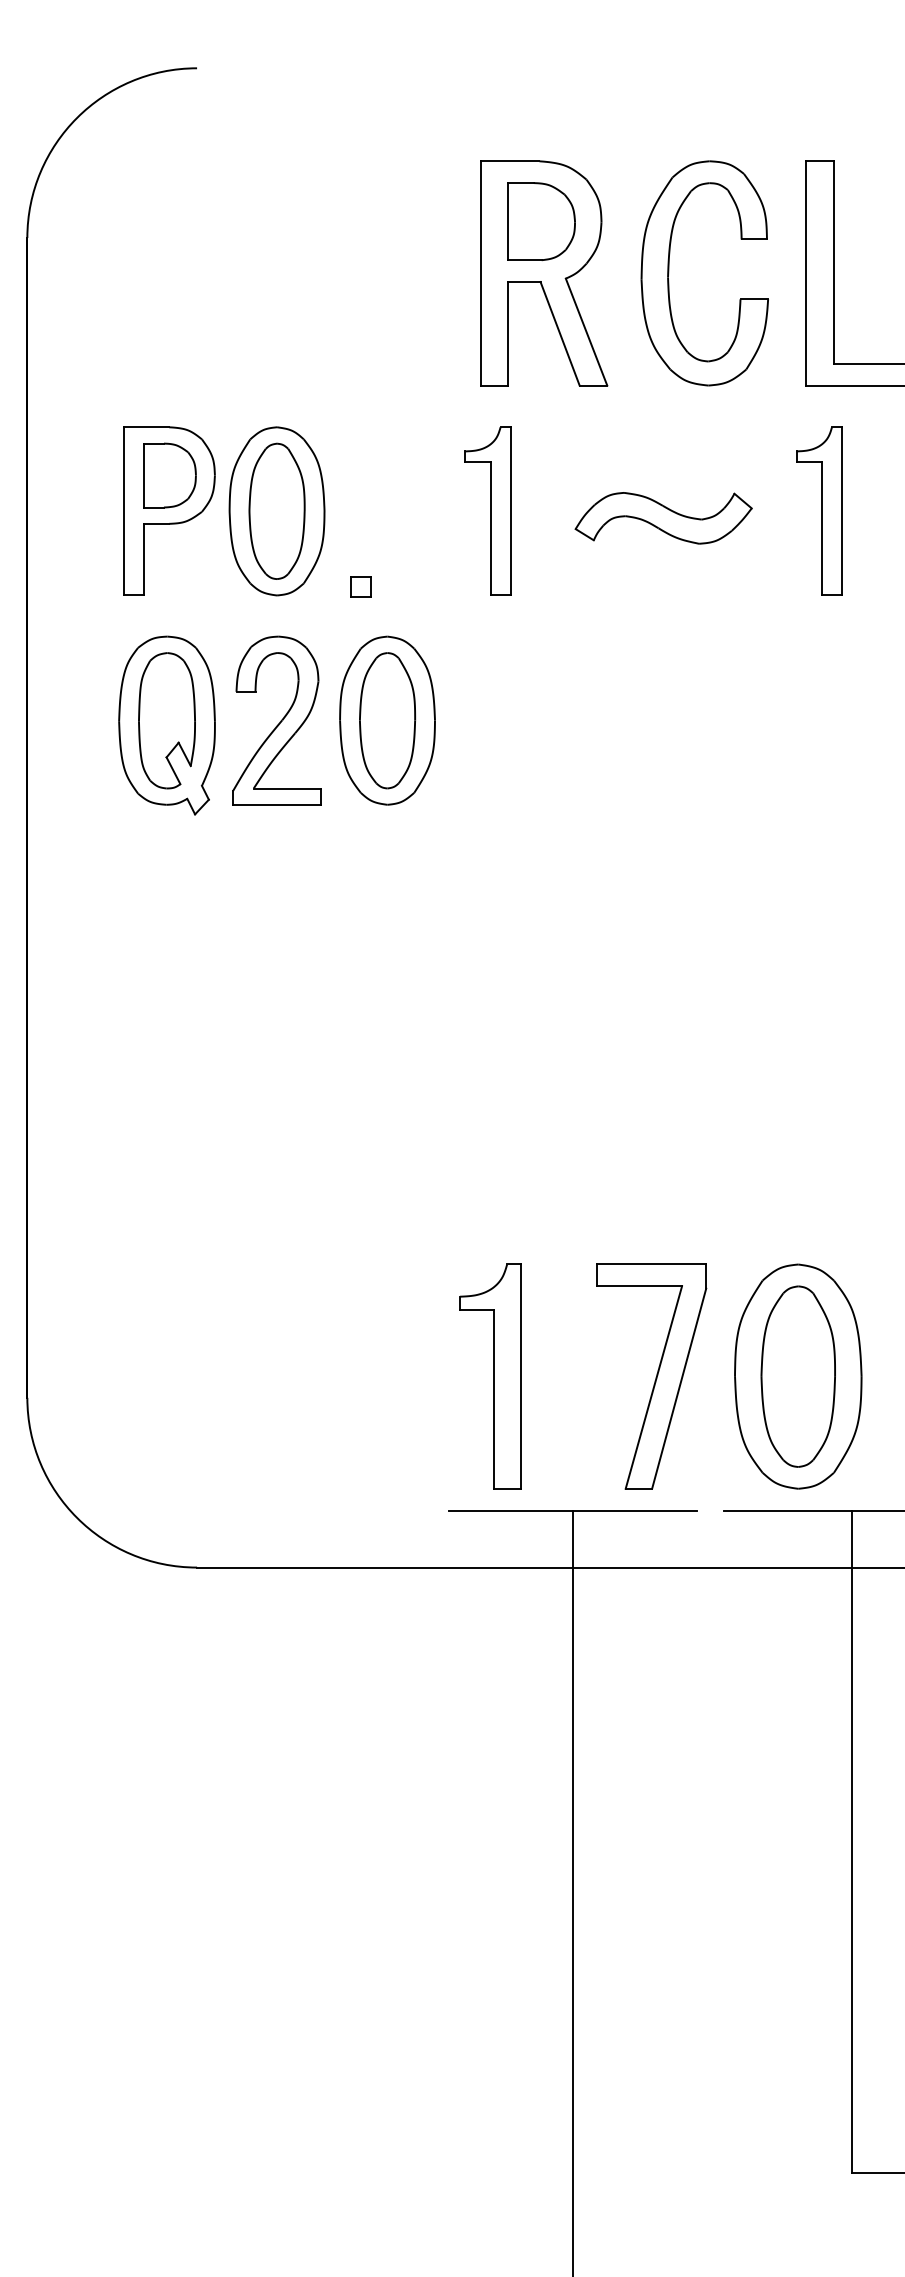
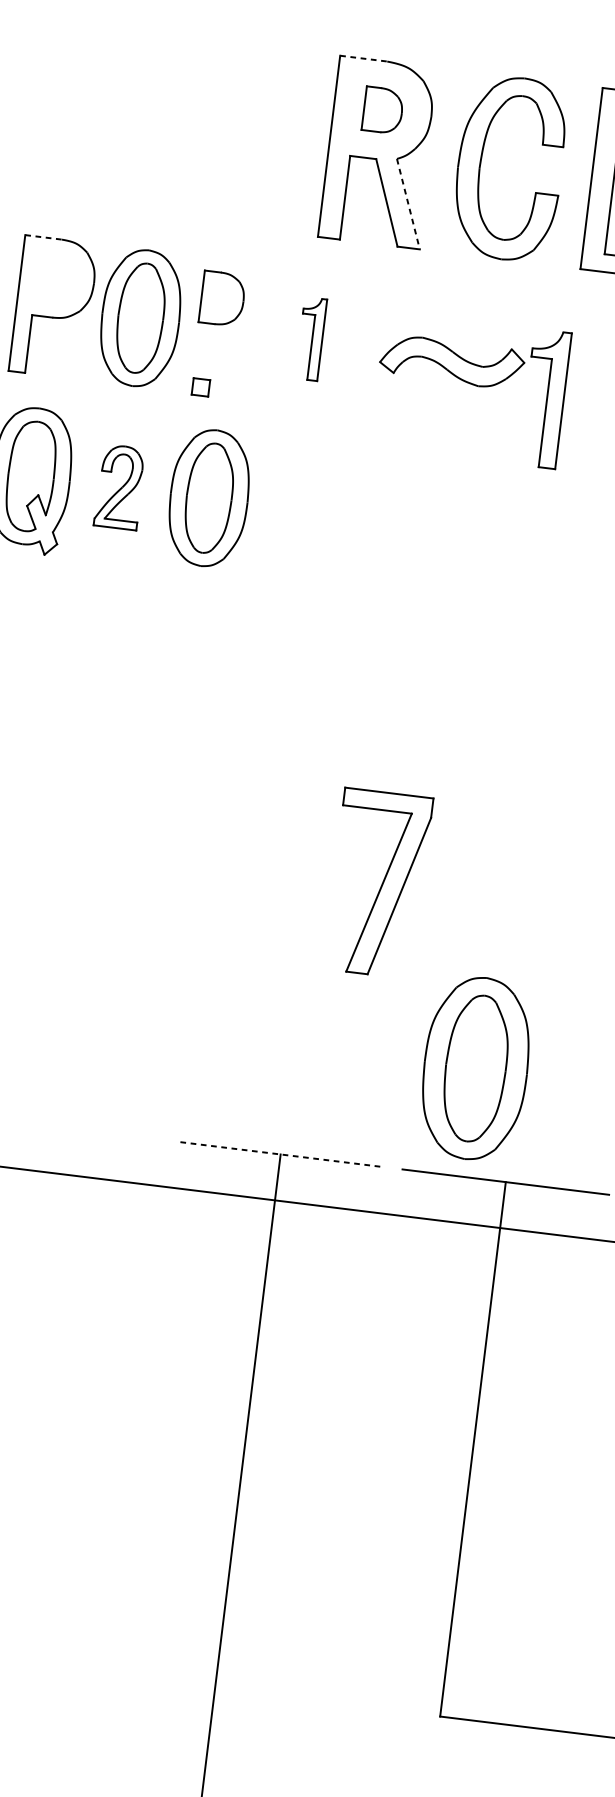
line: (510, 161) -> (363, 58), solid -> dashed
part: (541, 221) -> (382, 110), size x0.7
line: (586, 332) -> (408, 204), solid -> dashed
line: (146, 427) -> (43, 237), solid -> dashed
part: (169, 475) -> (222, 298), moved
part: (487, 510) -> (310, 338), size x0.6
part: (819, 510) -> (545, 398), moved
part: (276, 720) -> (119, 487), size x0.6
part: (490, 1376) -> (227, 1037), removed
part: (651, 1376) -> (378, 883), moved
line: (573, 1510) -> (281, 1154), solid -> dashed

